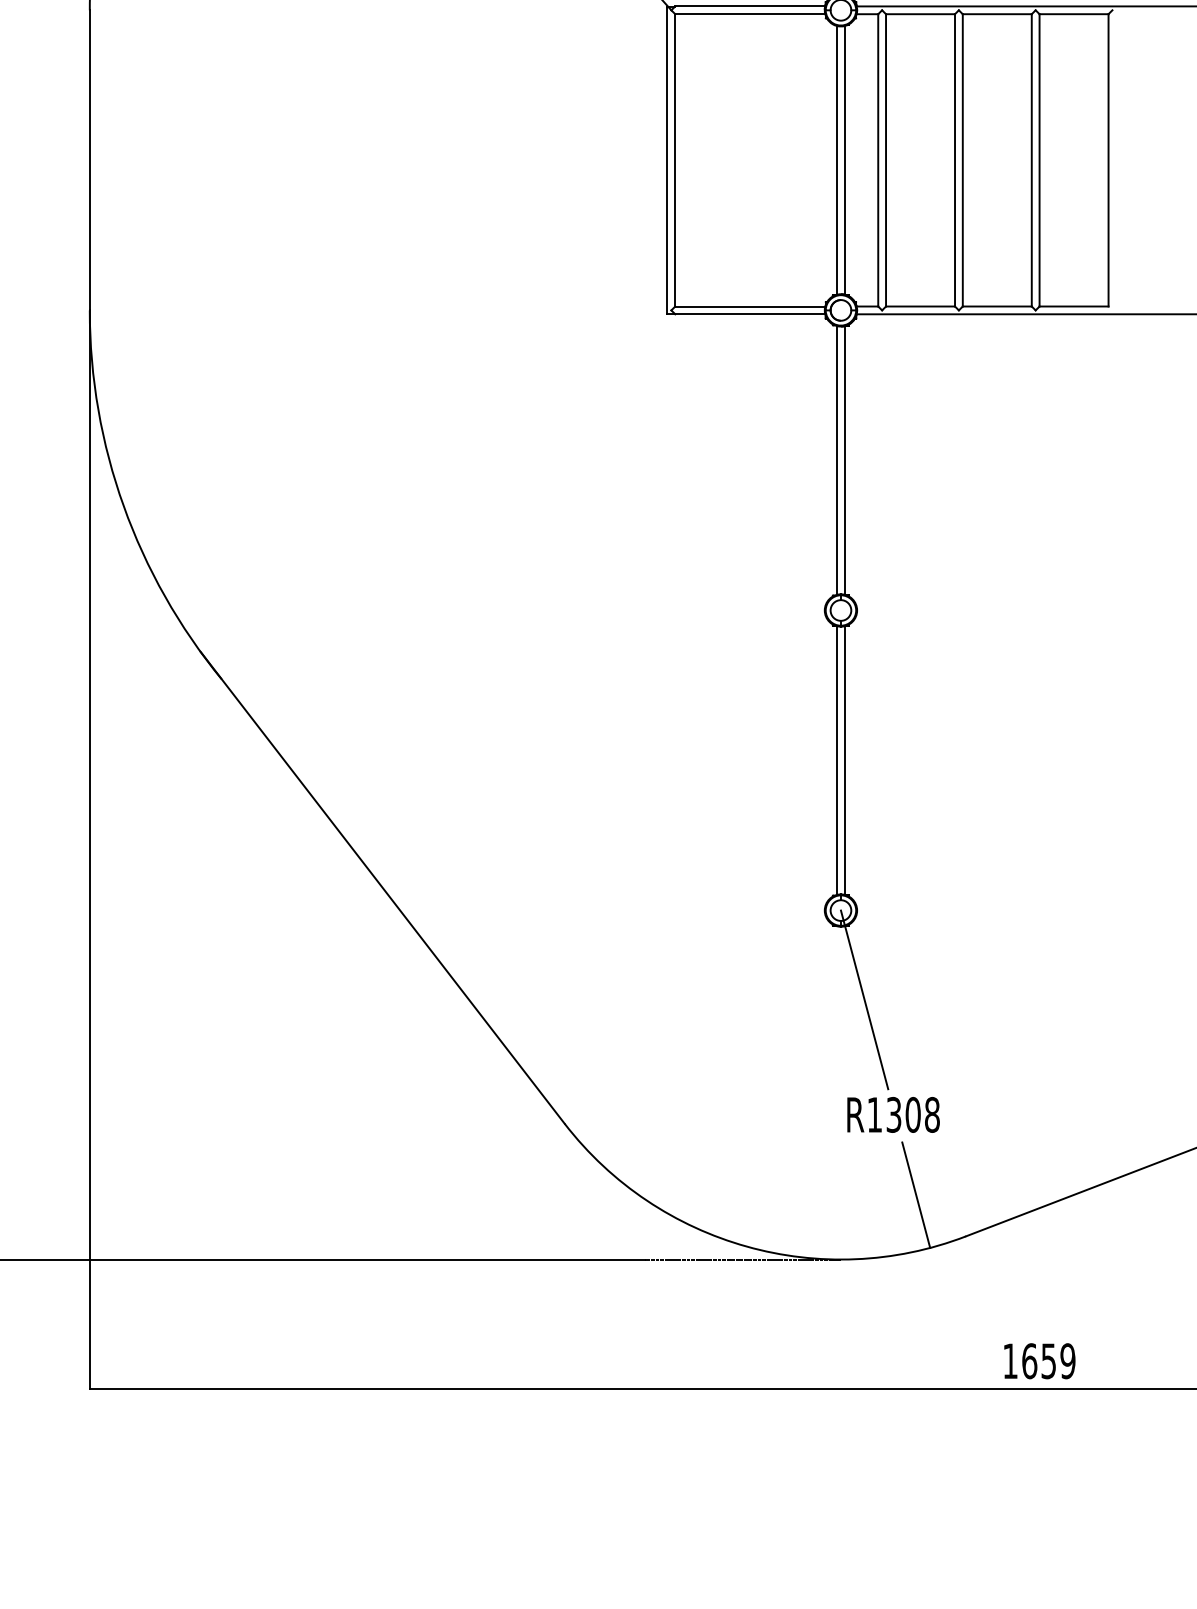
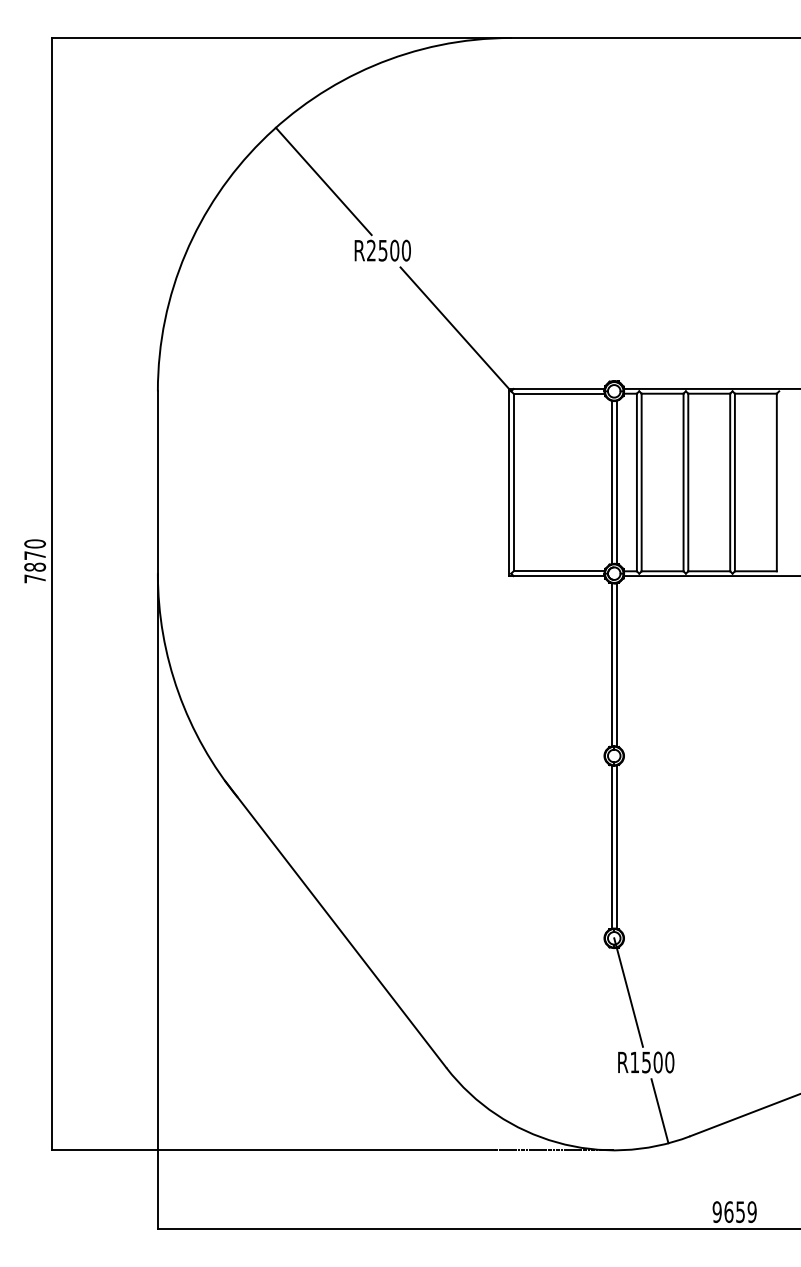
text: (913, 1114) -> (658, 1062), R1308 -> R1500
text: (1009, 1361) -> (716, 1212), 1659 -> 9659

